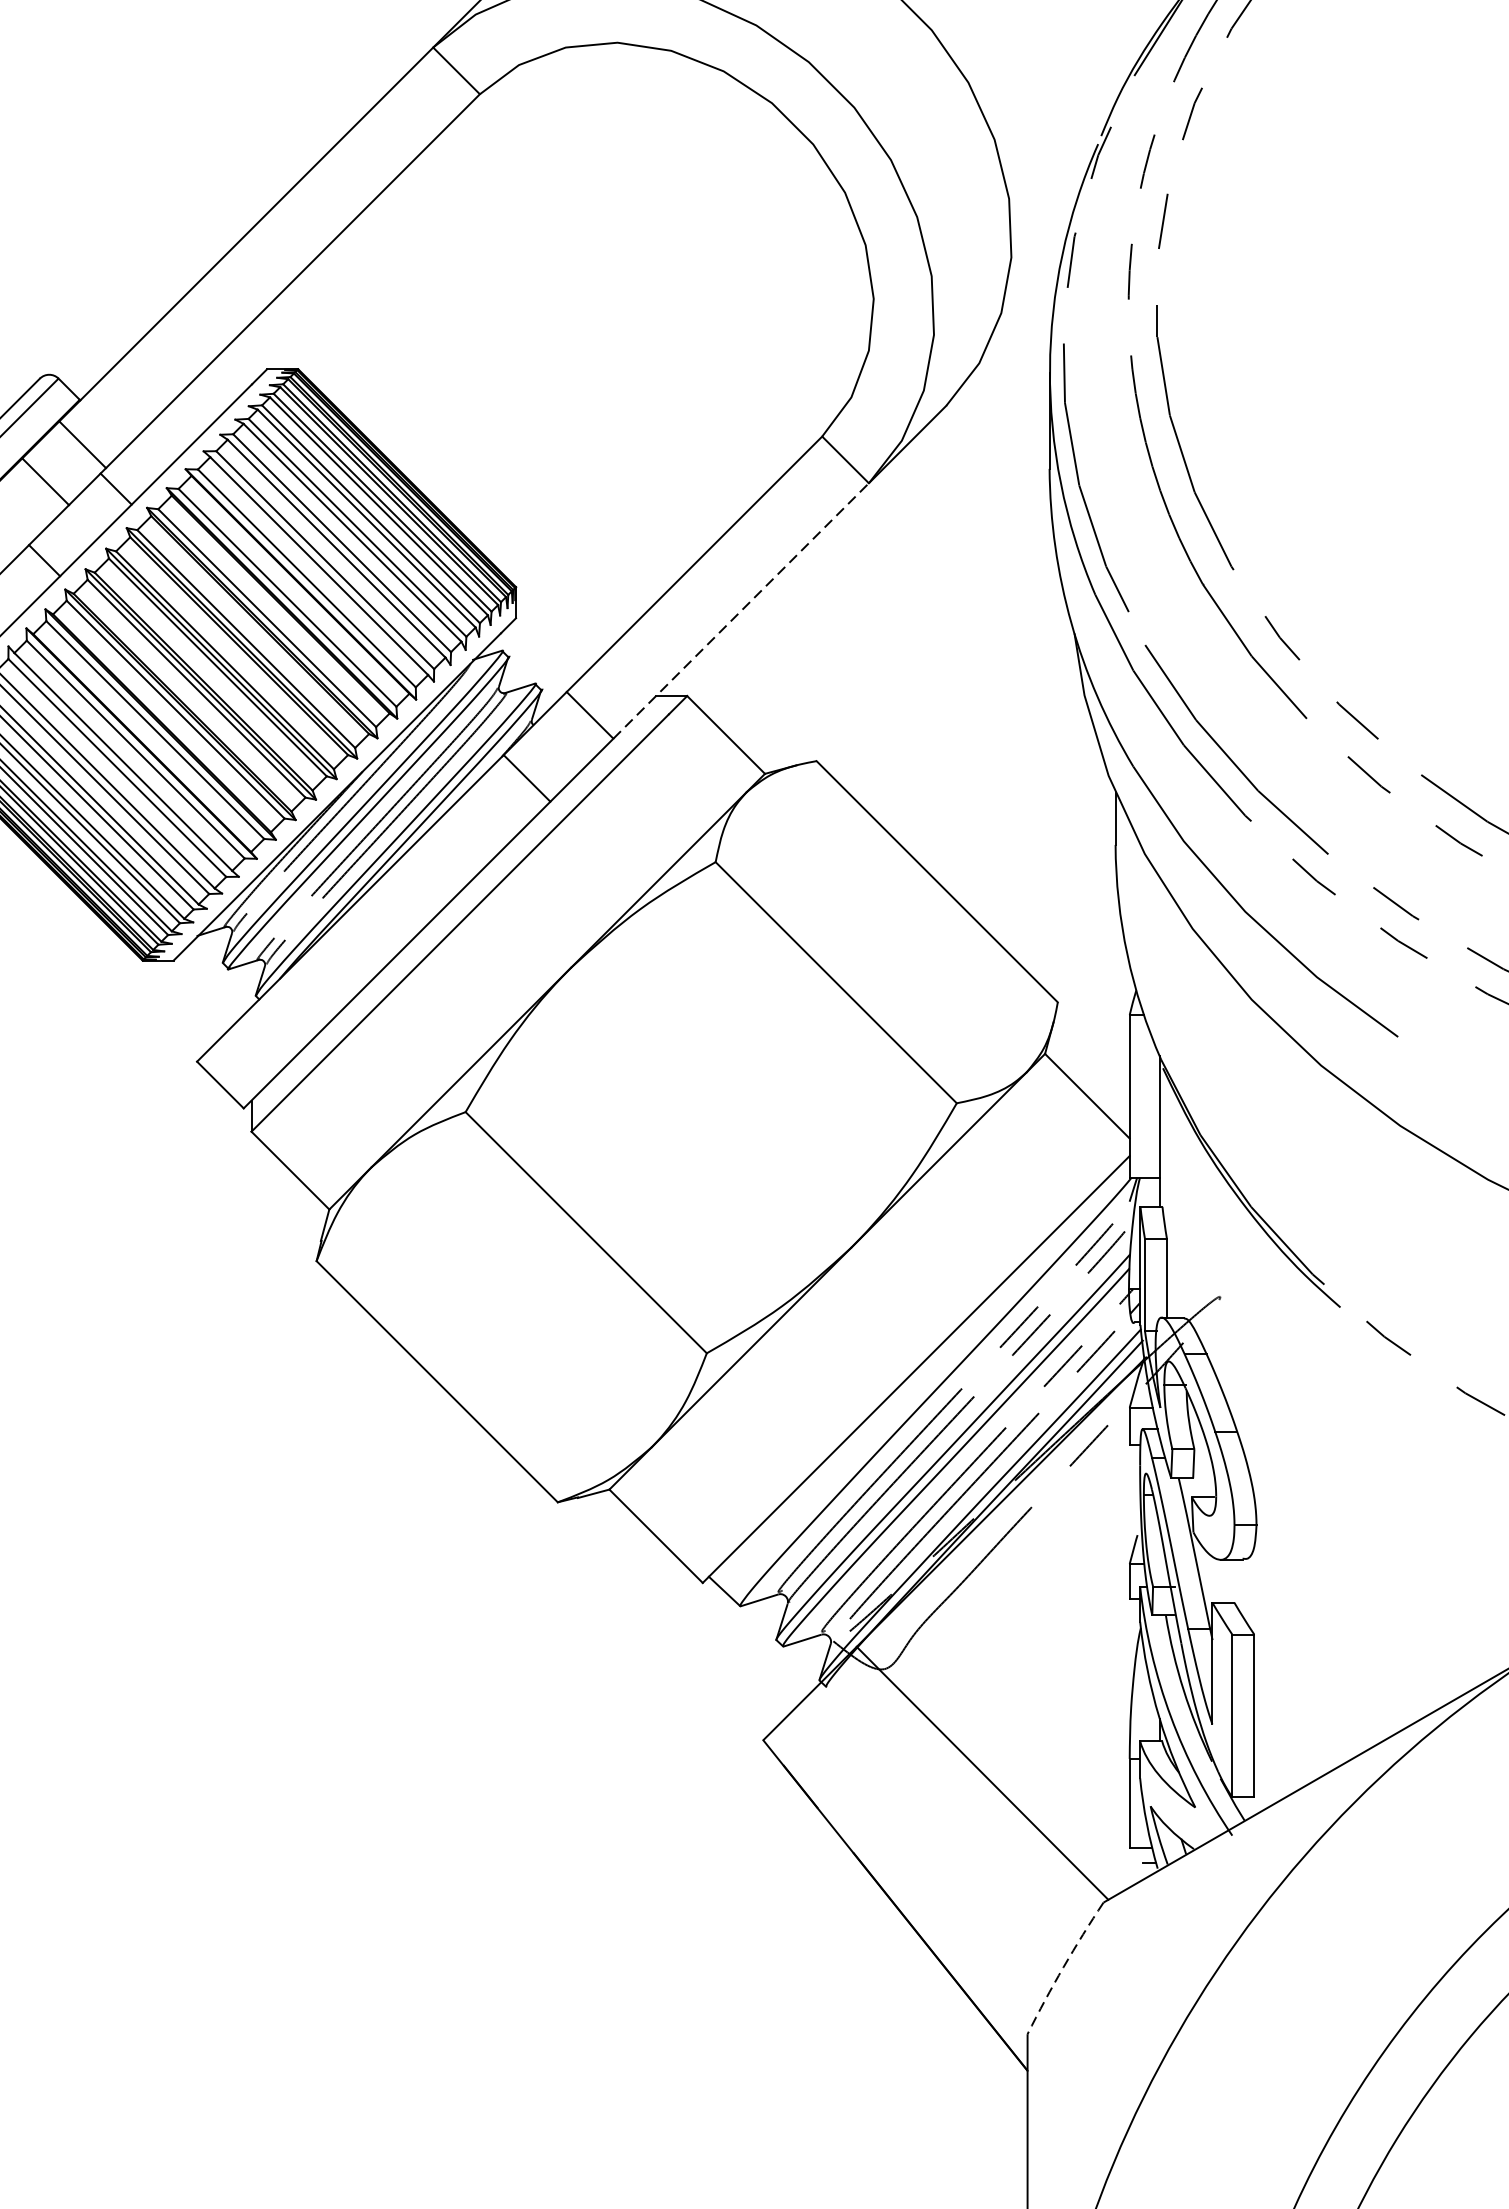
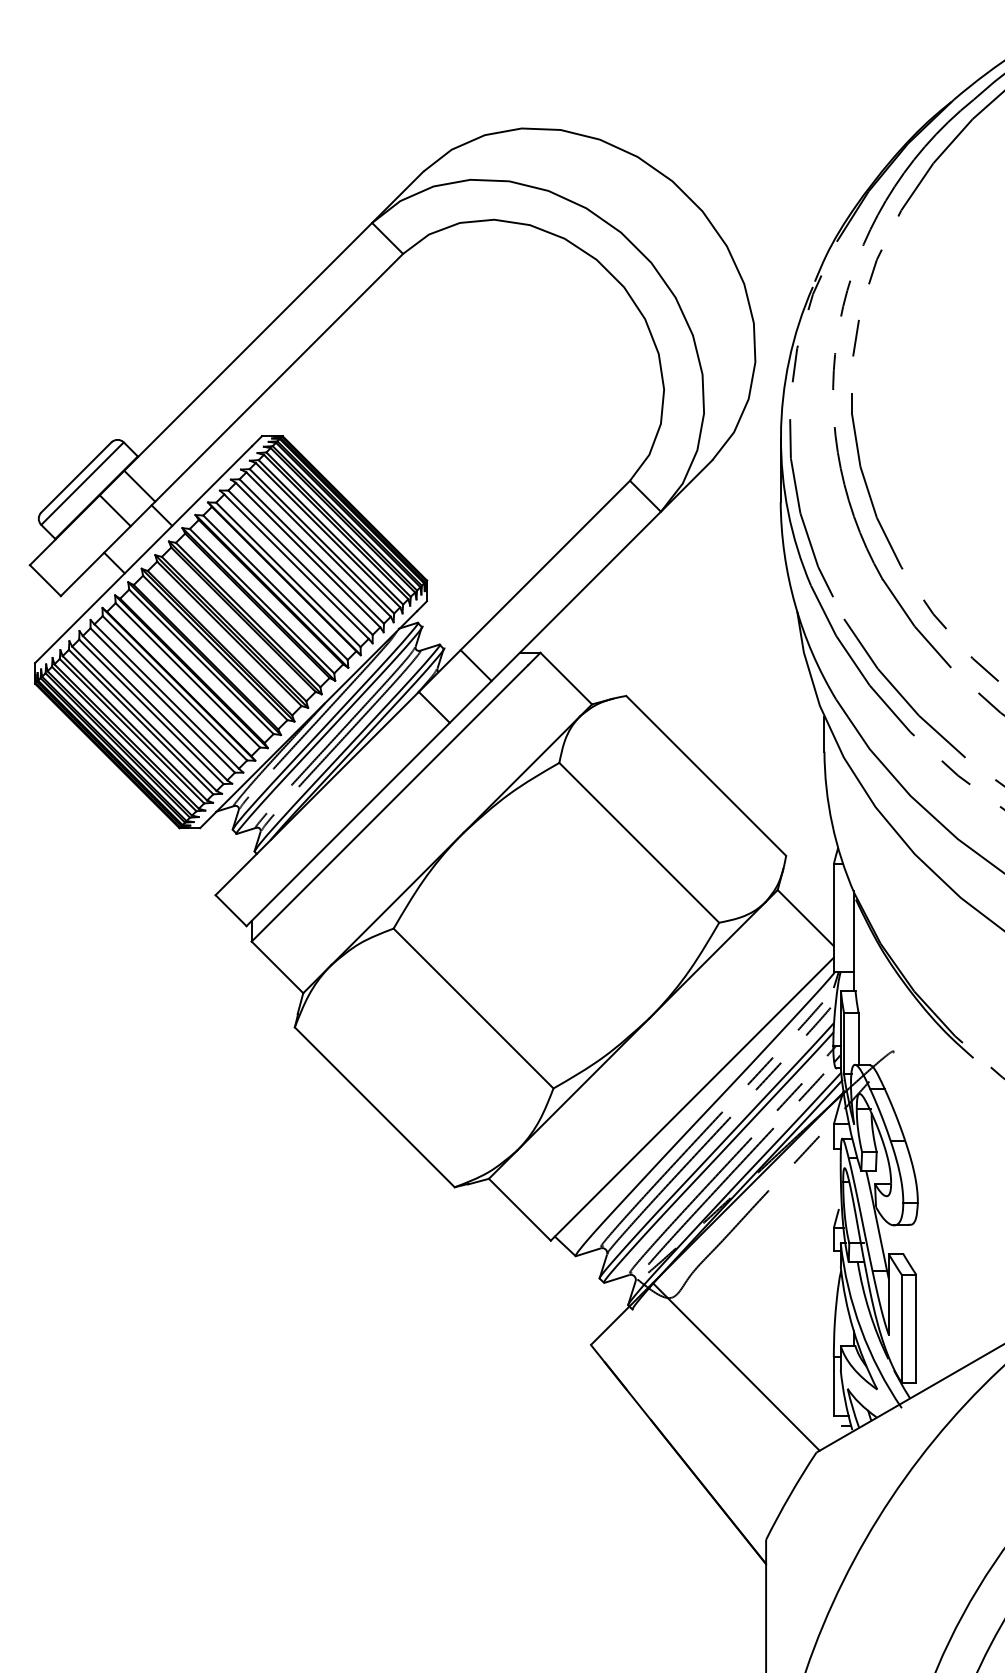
line: (741, 611) -> (576, 596), dashed -> solid
arc: (1062, 1967) -> (789, 1495), dashed -> solid

